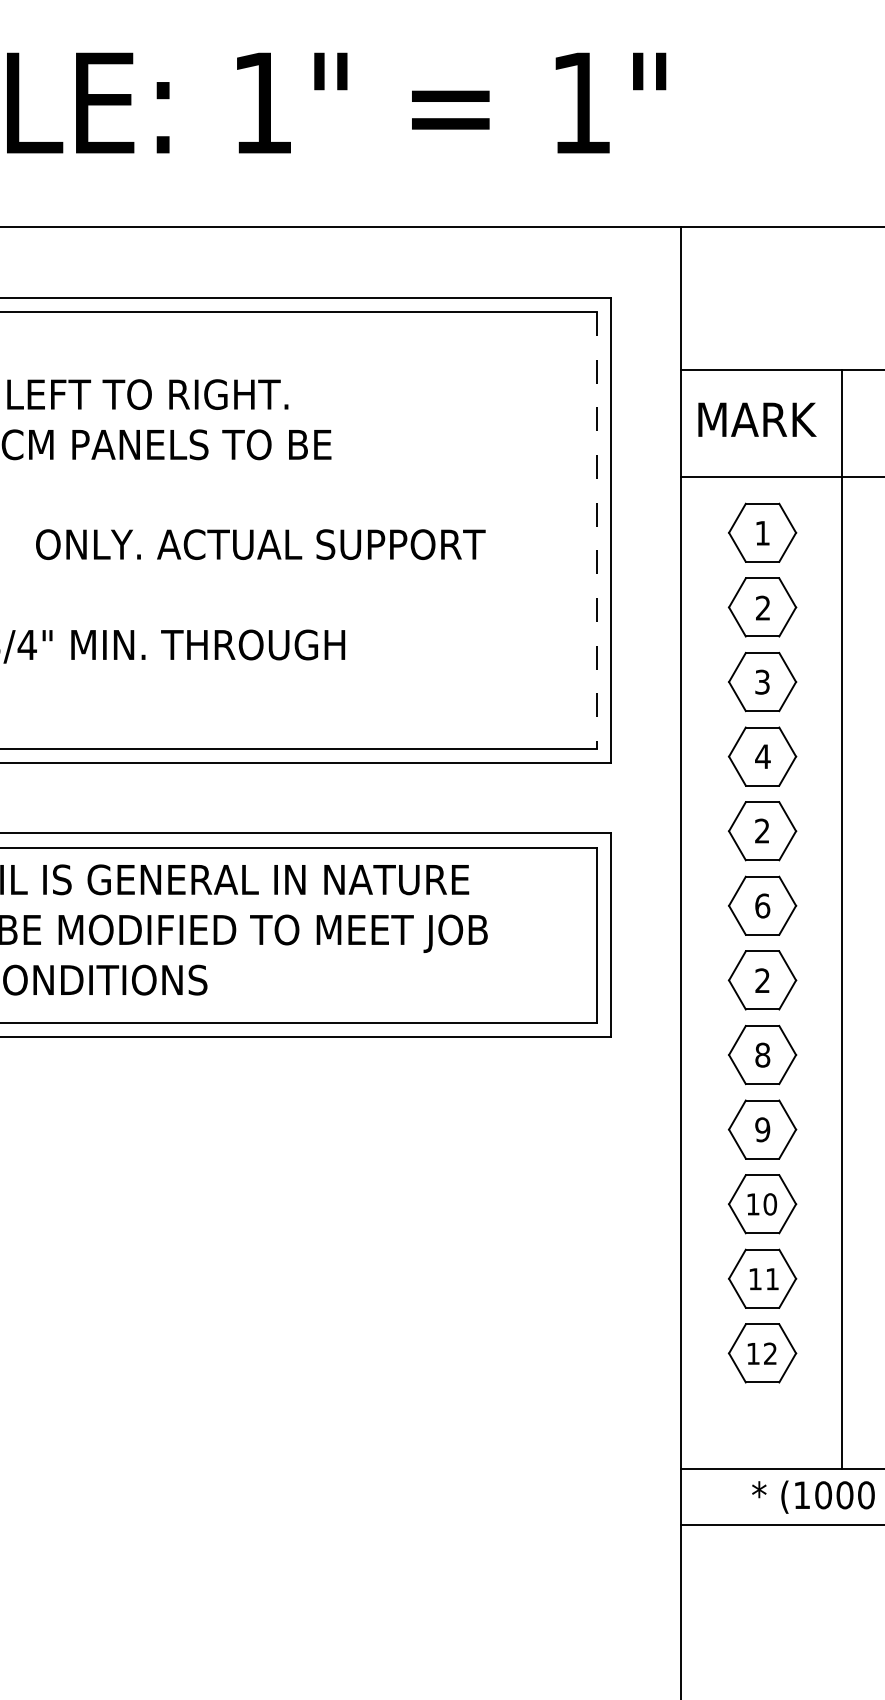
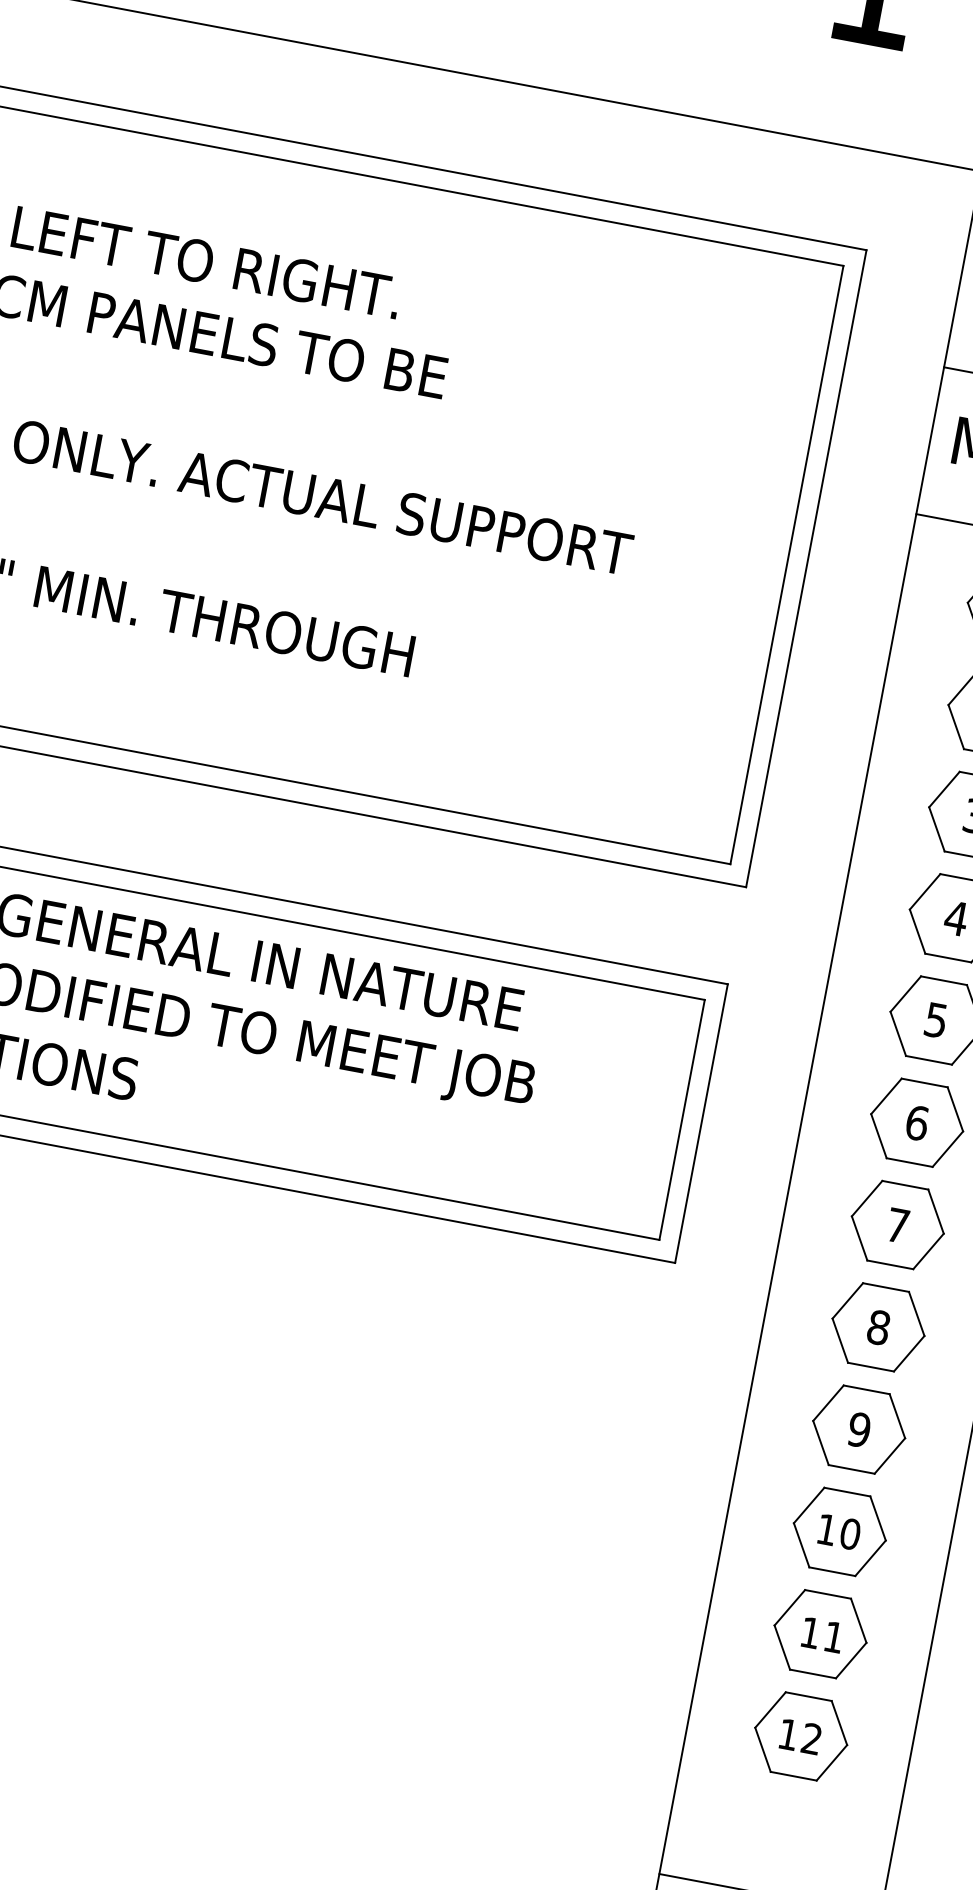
line: (596, 530) -> (786, 565), dashed -> solid
text: (762, 830) -> (936, 1019), 2 -> 5
text: (762, 980) -> (897, 1225), 2 -> 7

